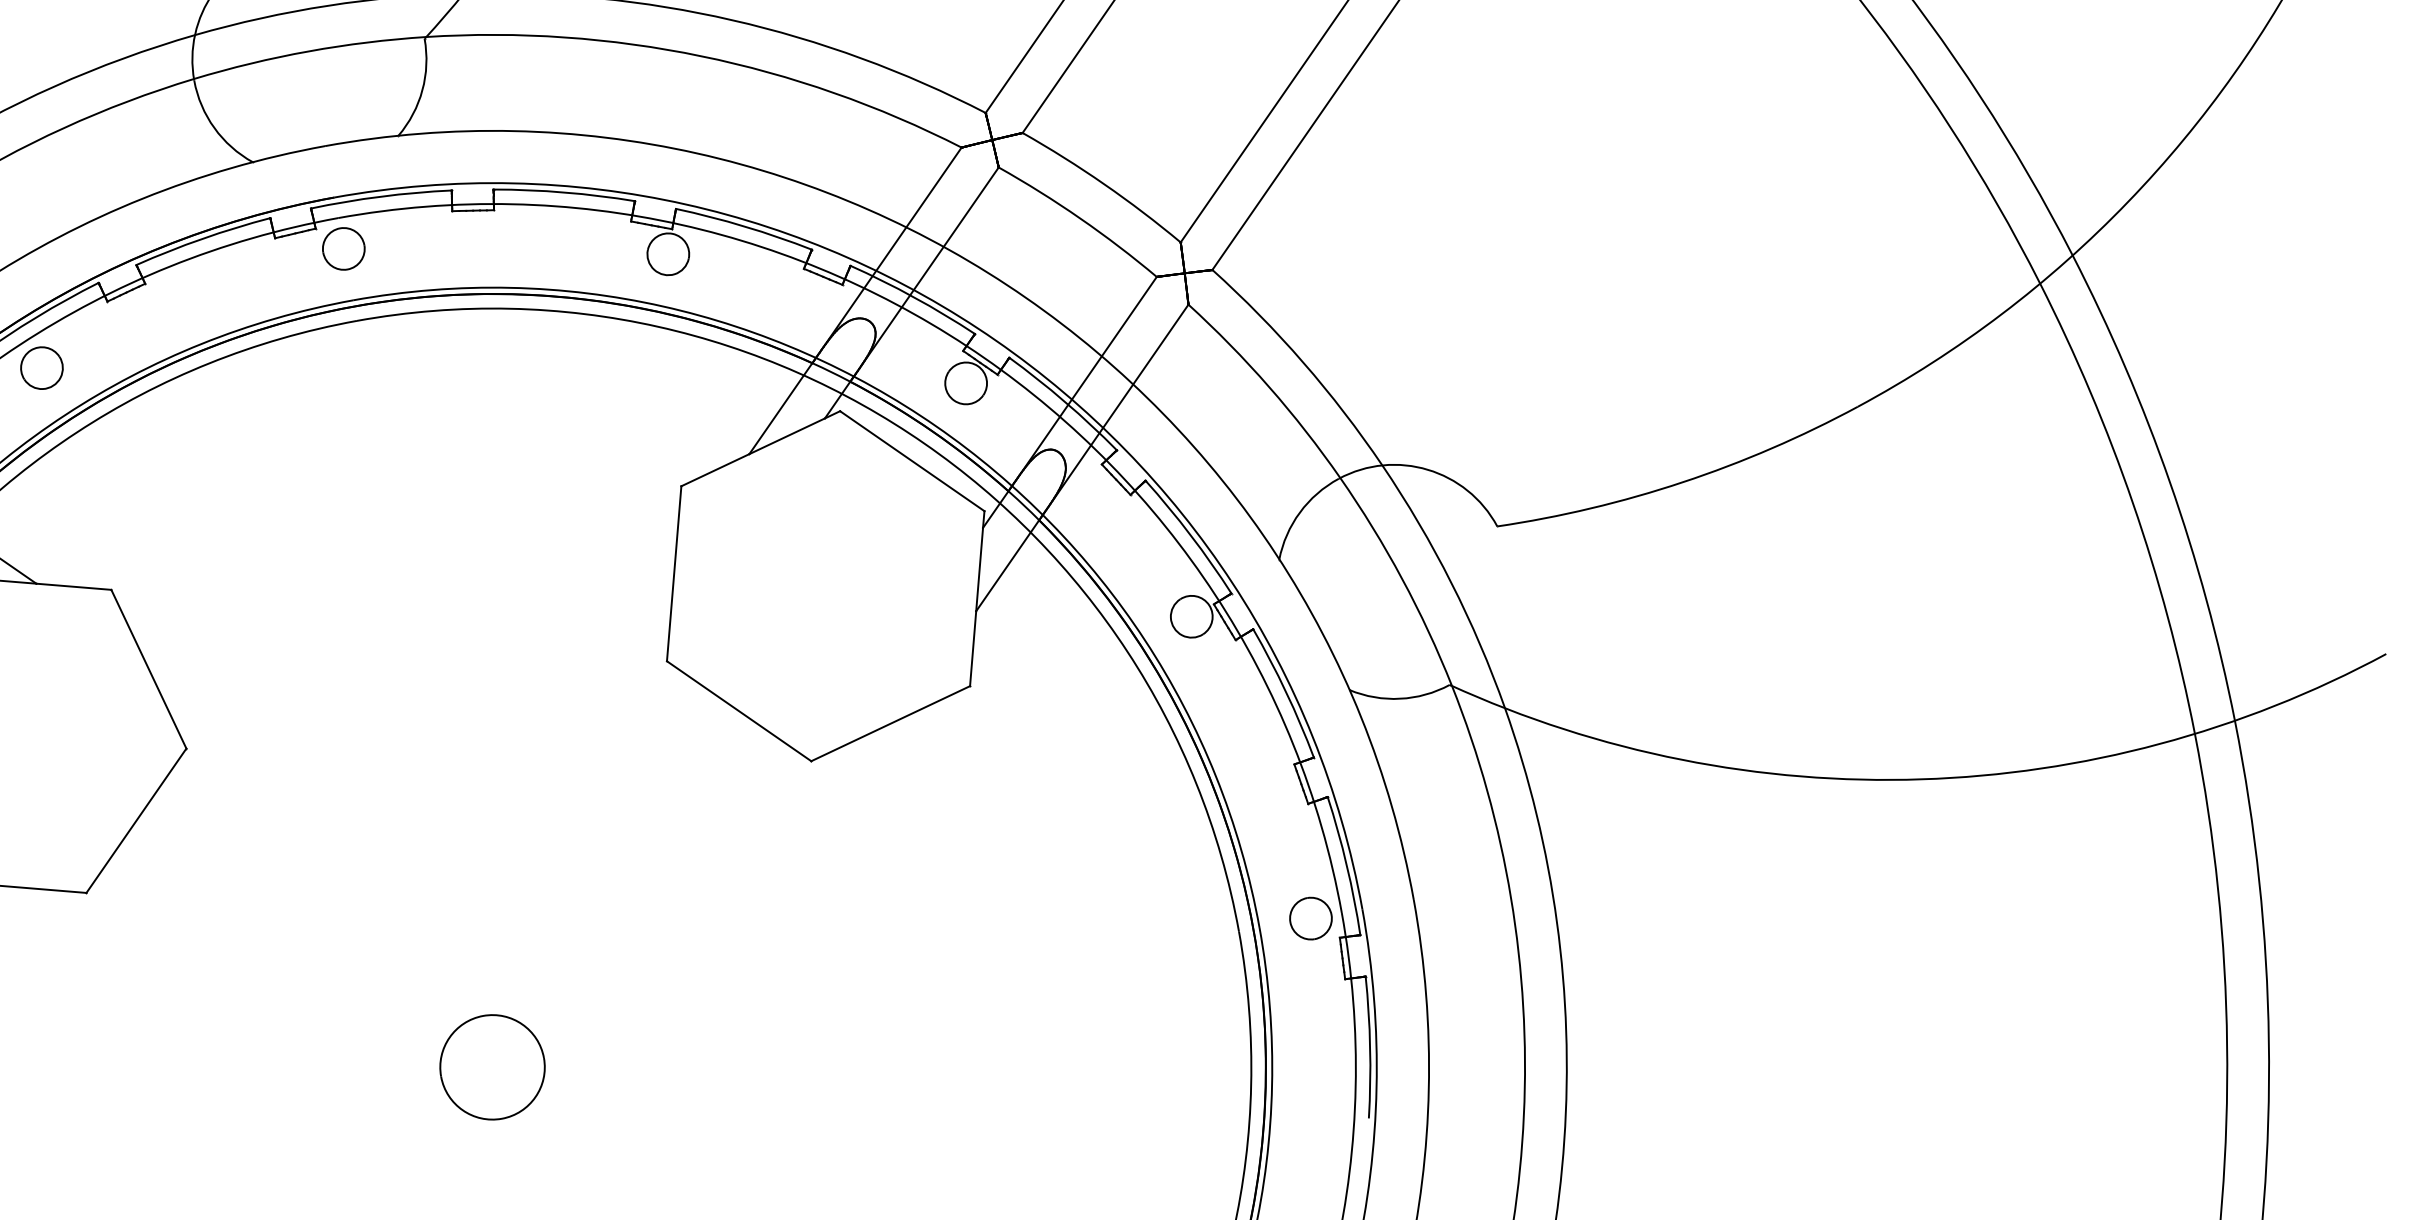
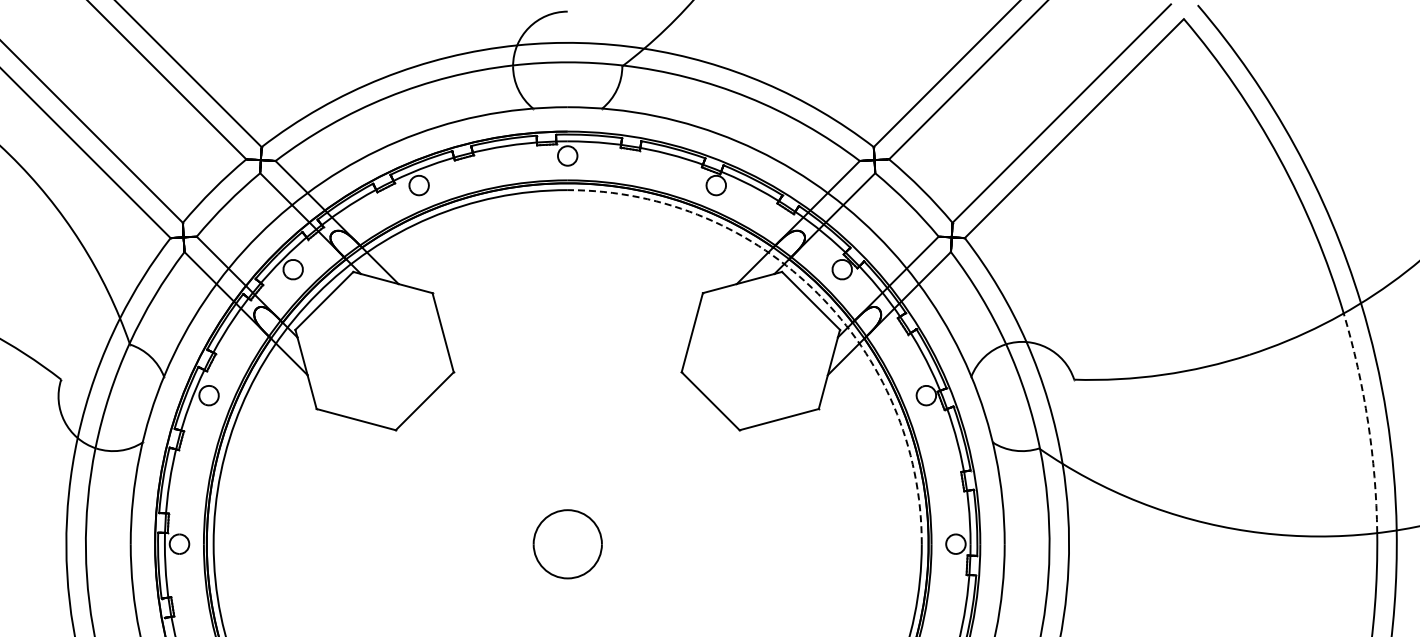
arc: (925, 442) -> (818, 293), solid -> dashed
arc: (2134, 503) -> (1368, 422), solid -> dashed
part: (491, 1065) -> (567, 543), size x1.4

